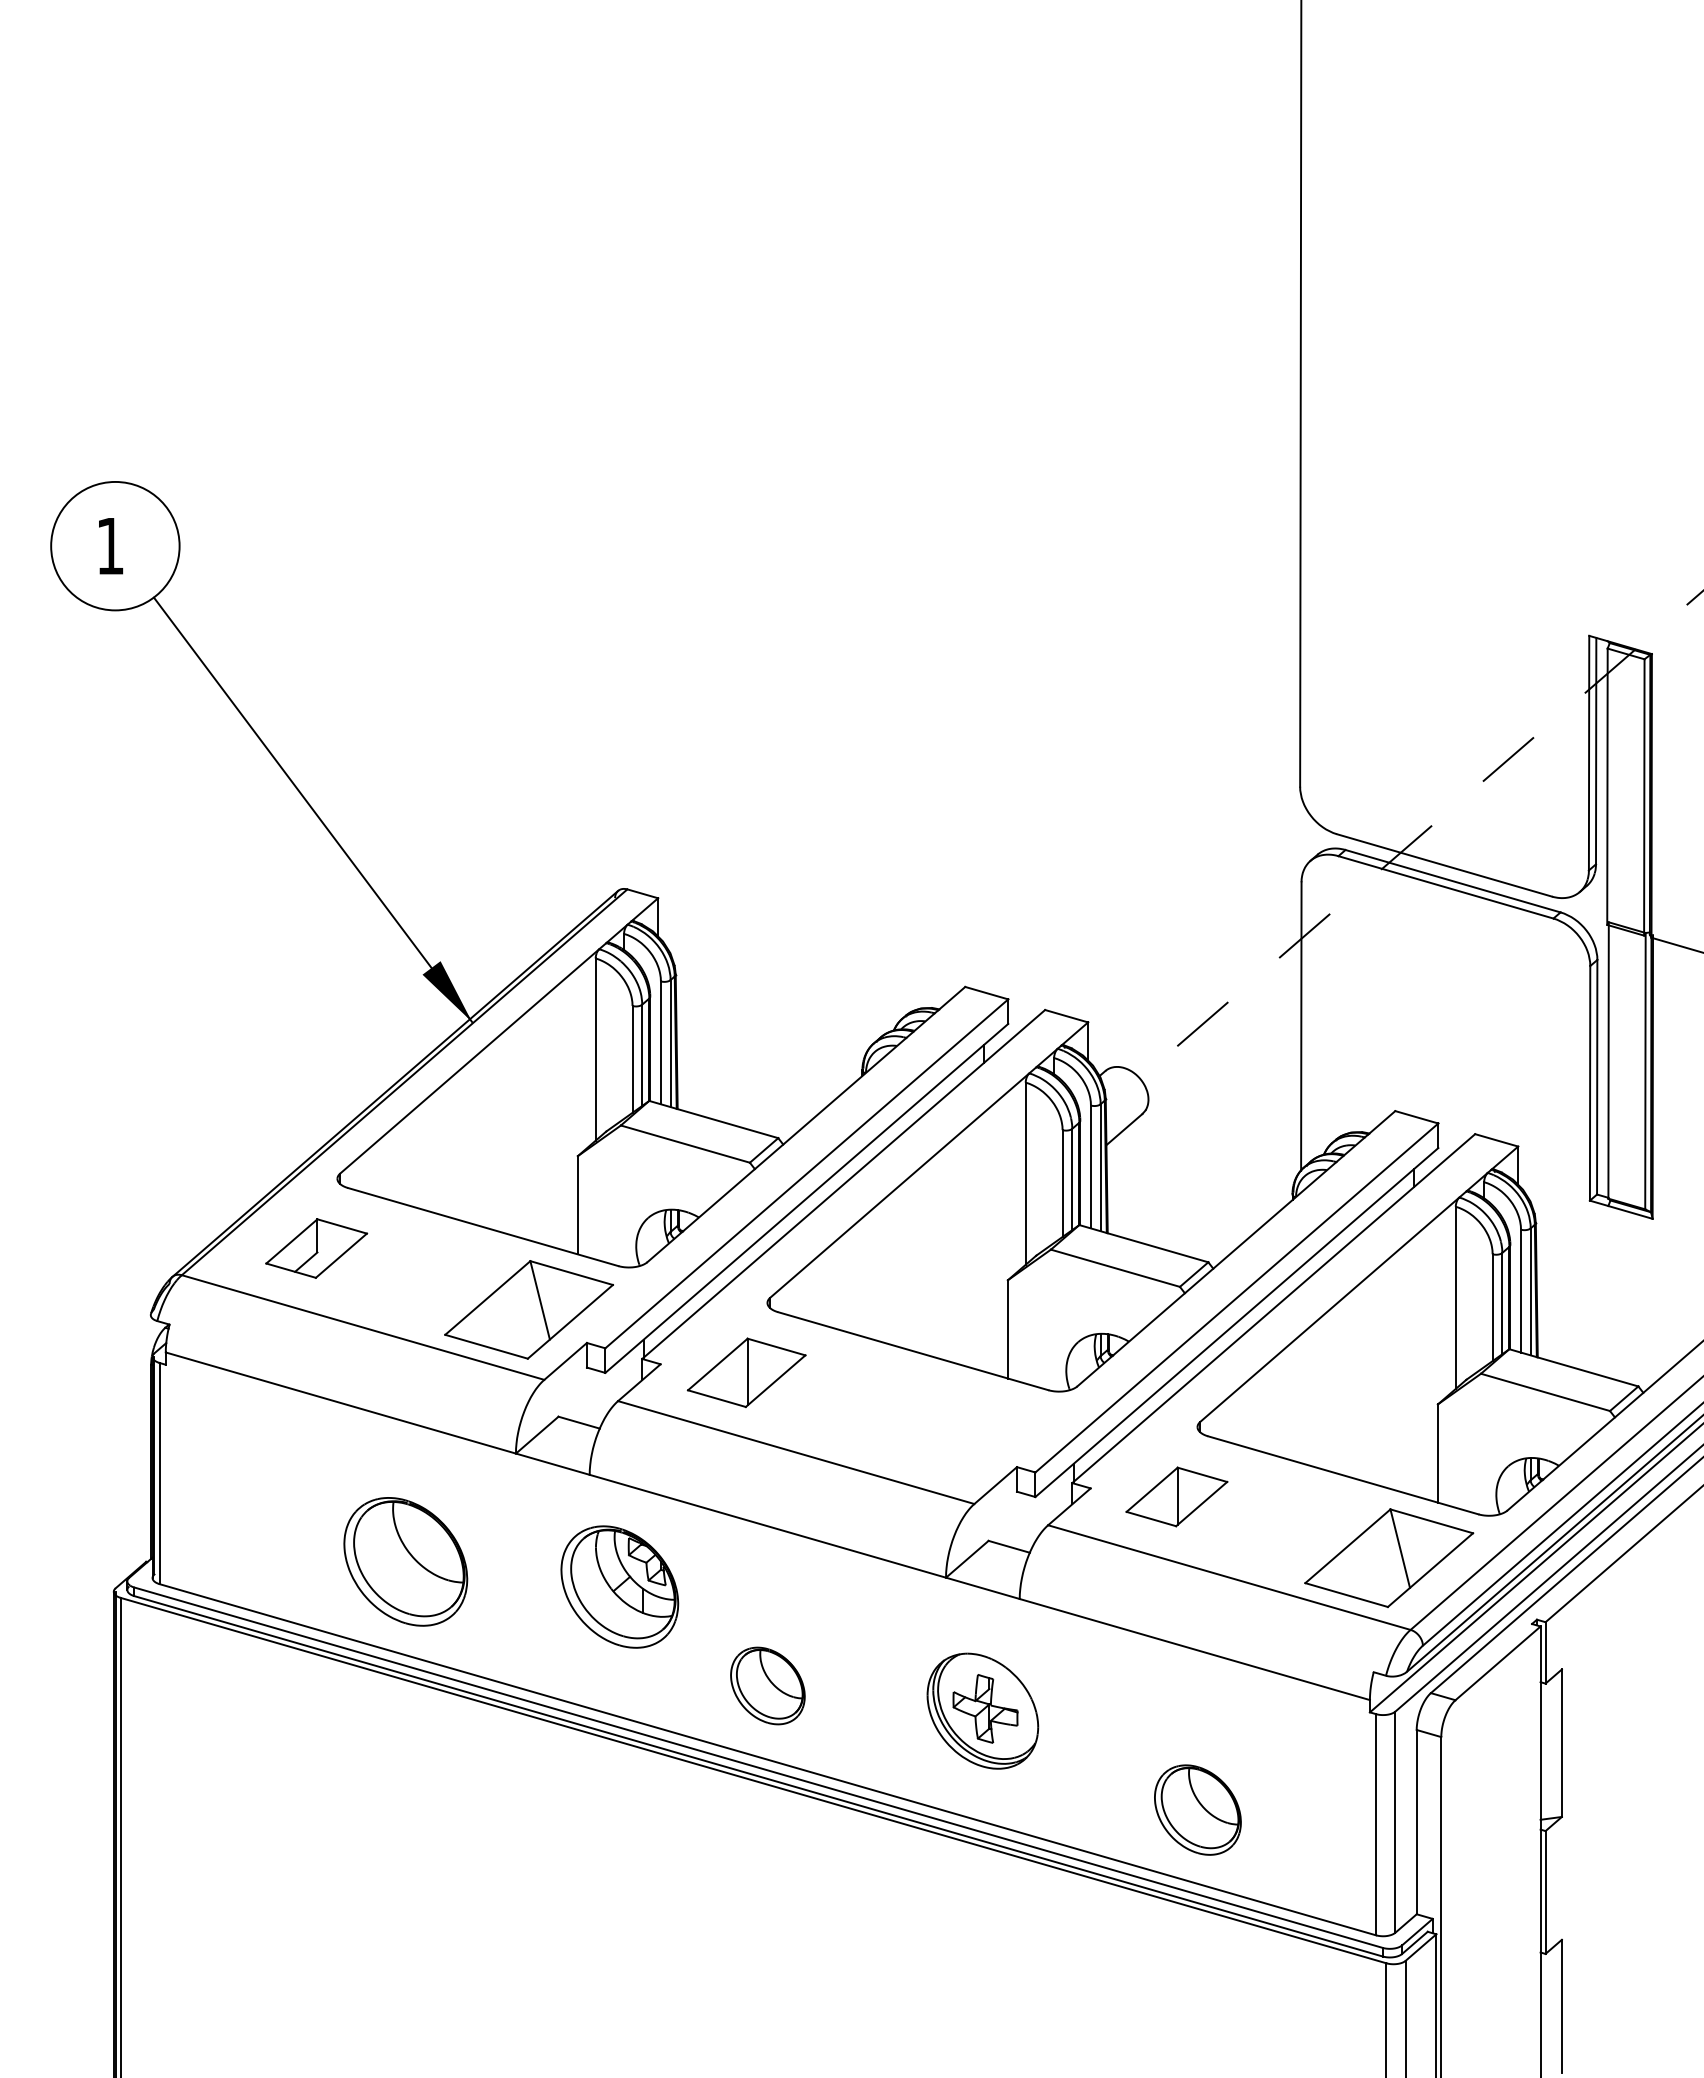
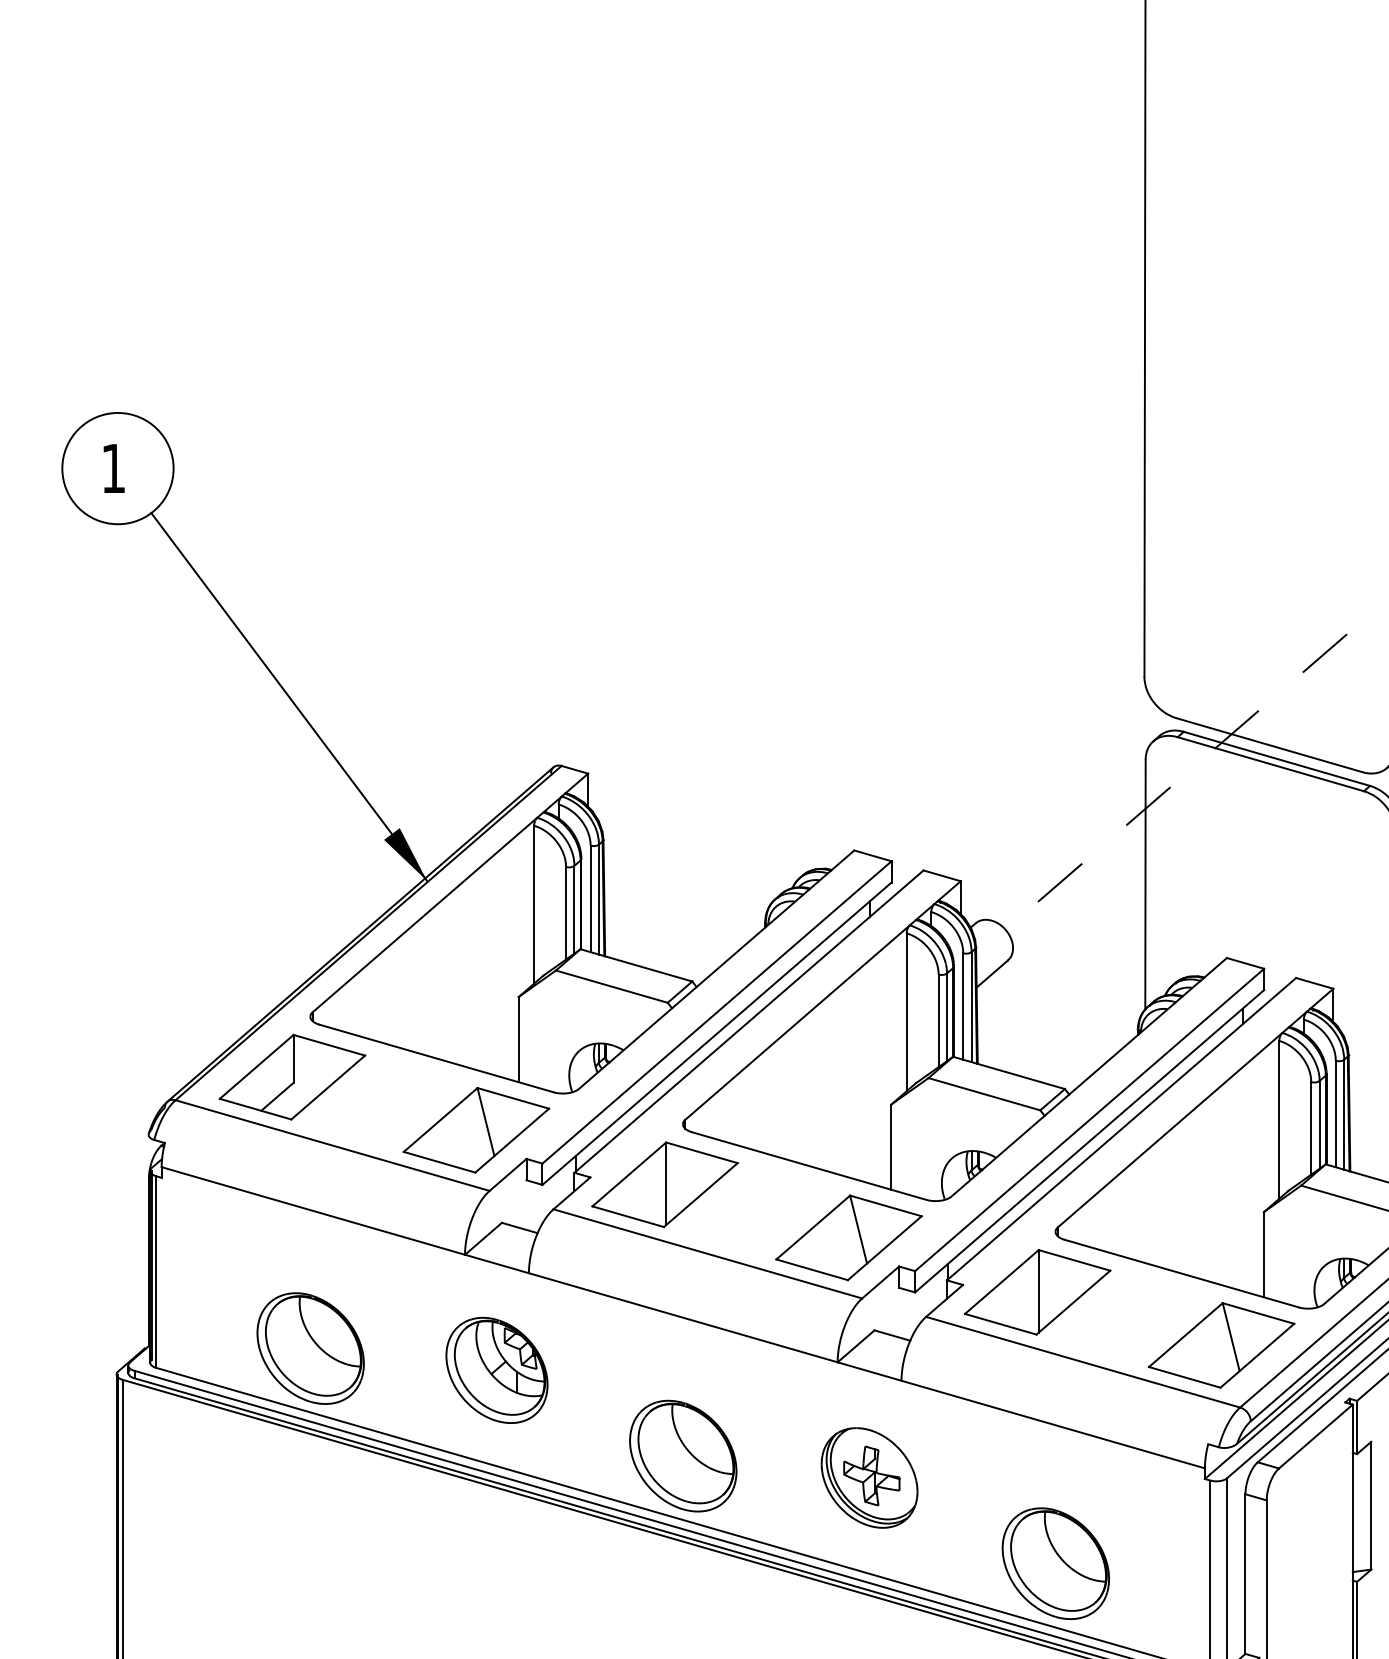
part: (316, 1248) -> (292, 1077), size x1.67
part: (746, 1372) -> (664, 1184), size x1.43
part: (959, 1433) -> (849, 1237), added
part: (1176, 1496) -> (1037, 1291), size x1.67
part: (405, 1561) -> (310, 1348), moved
part: (619, 1586) -> (496, 1369), moved
part: (767, 1685) -> (682, 1455), size x1.67
part: (1197, 1809) -> (1055, 1563), size x1.43

